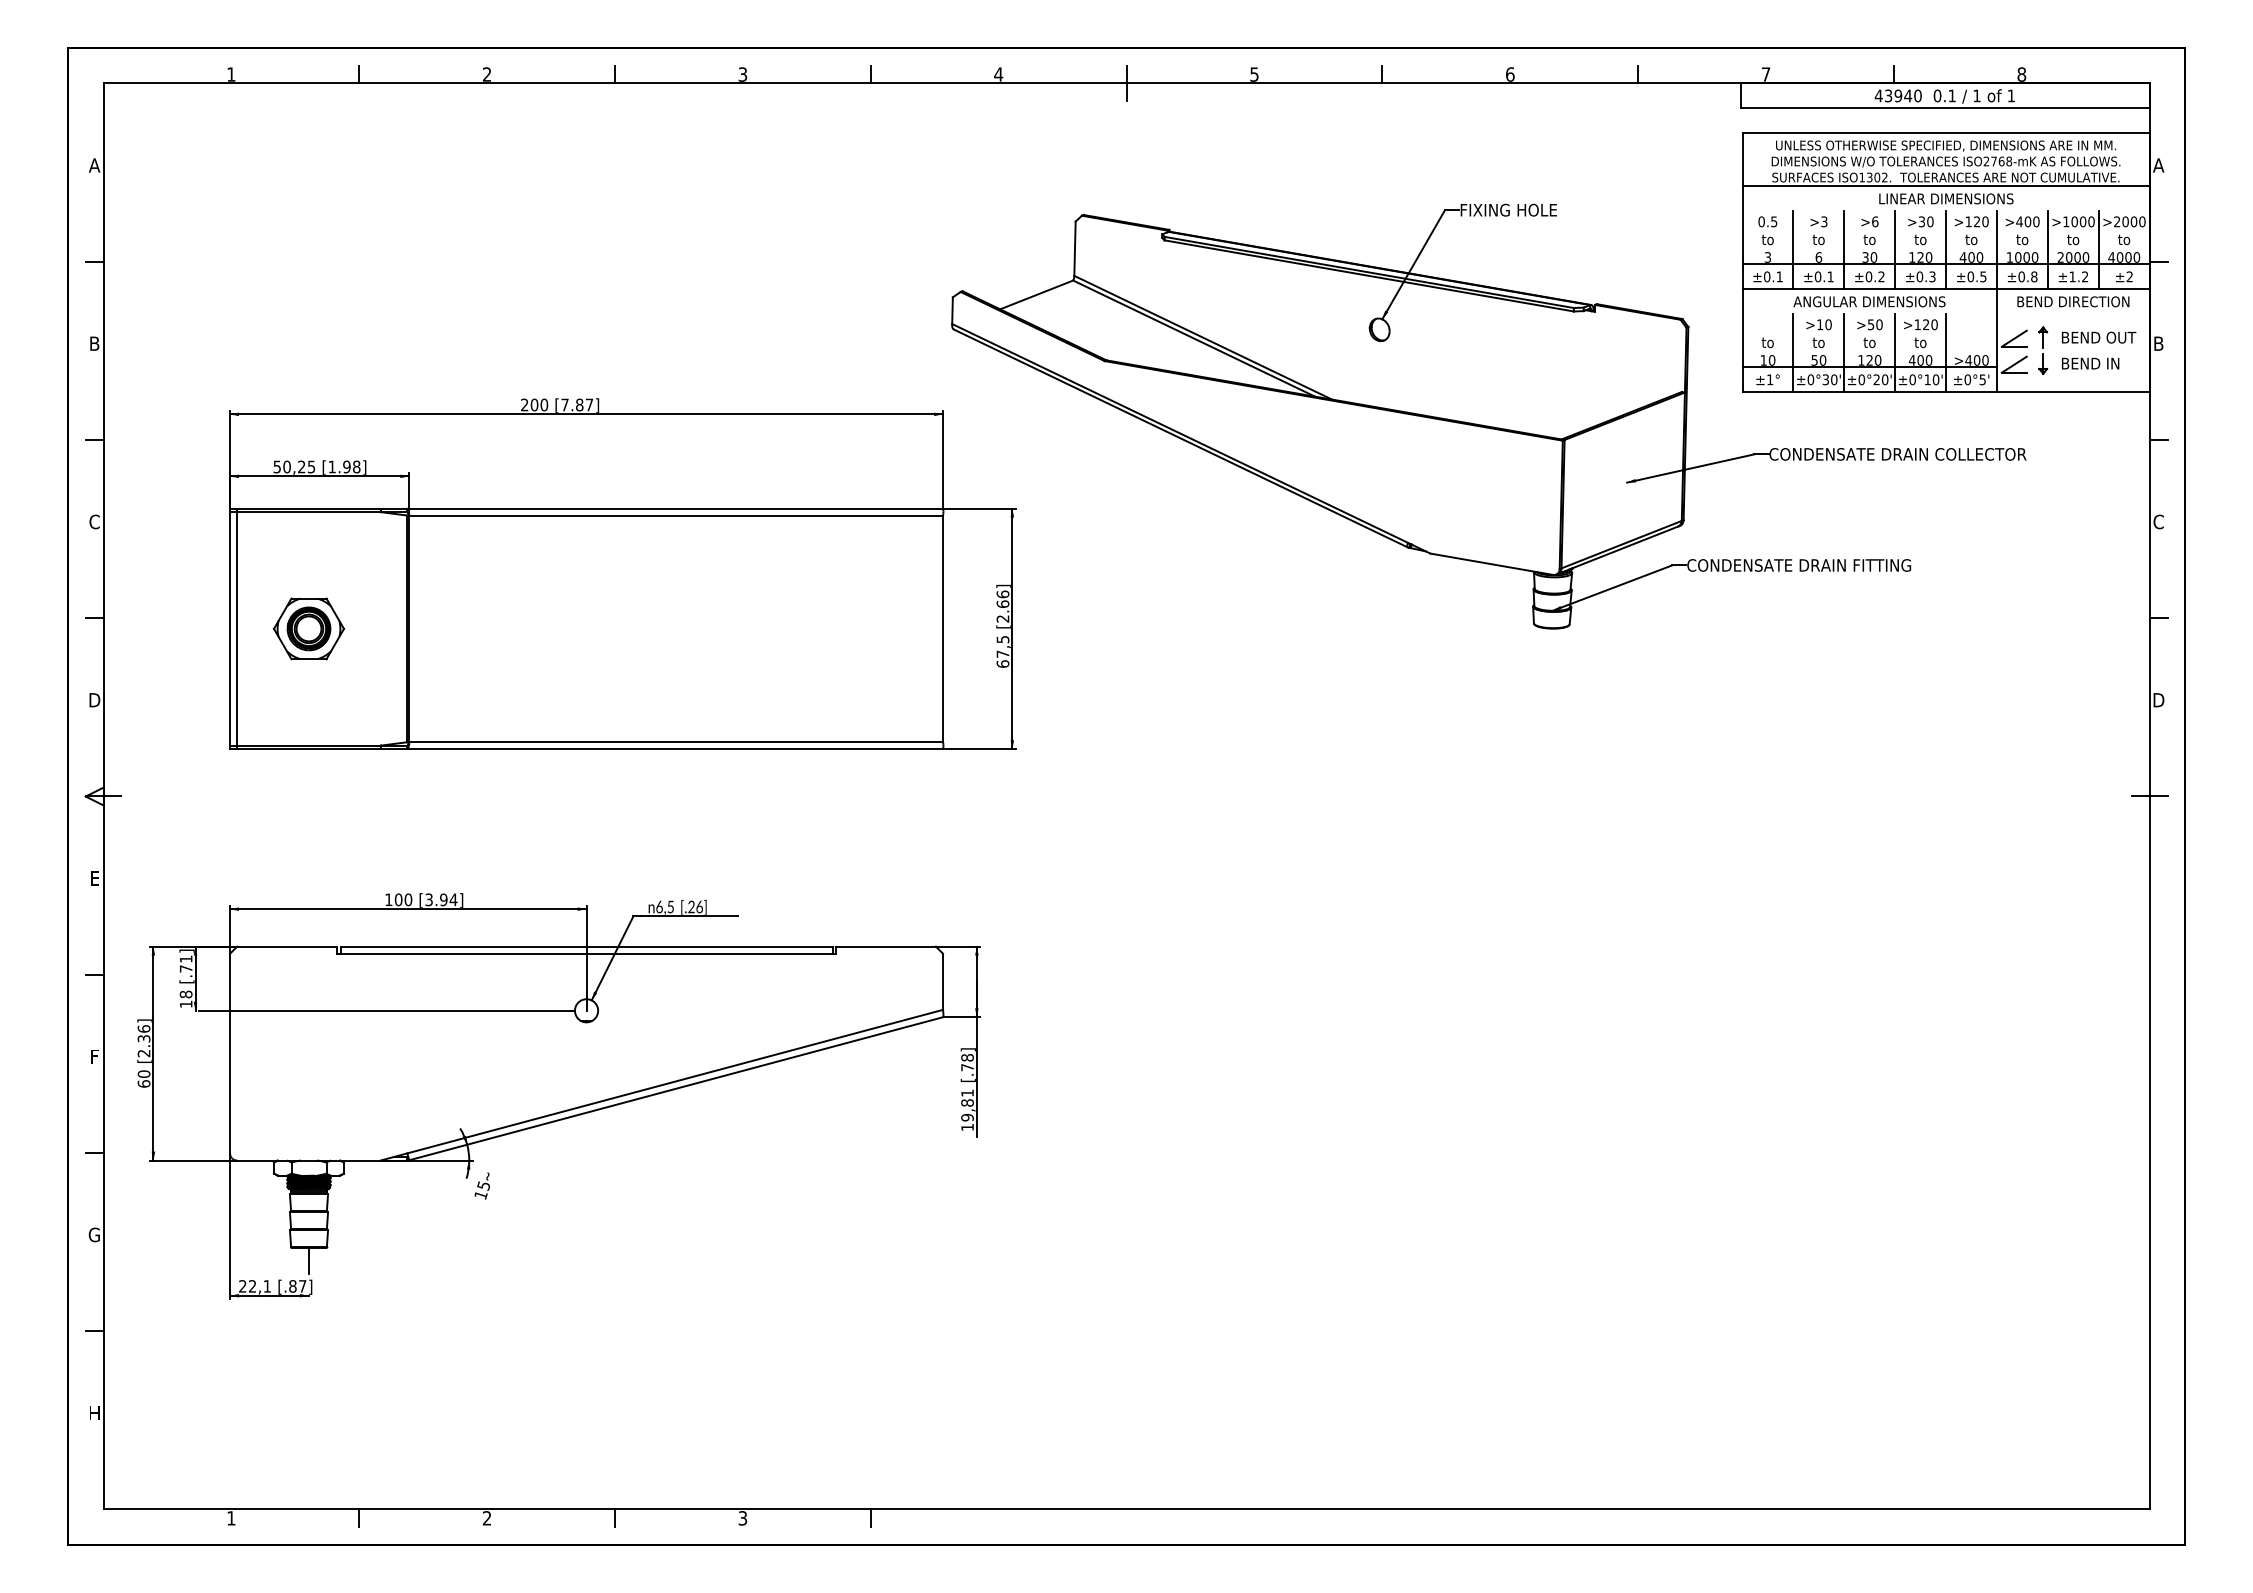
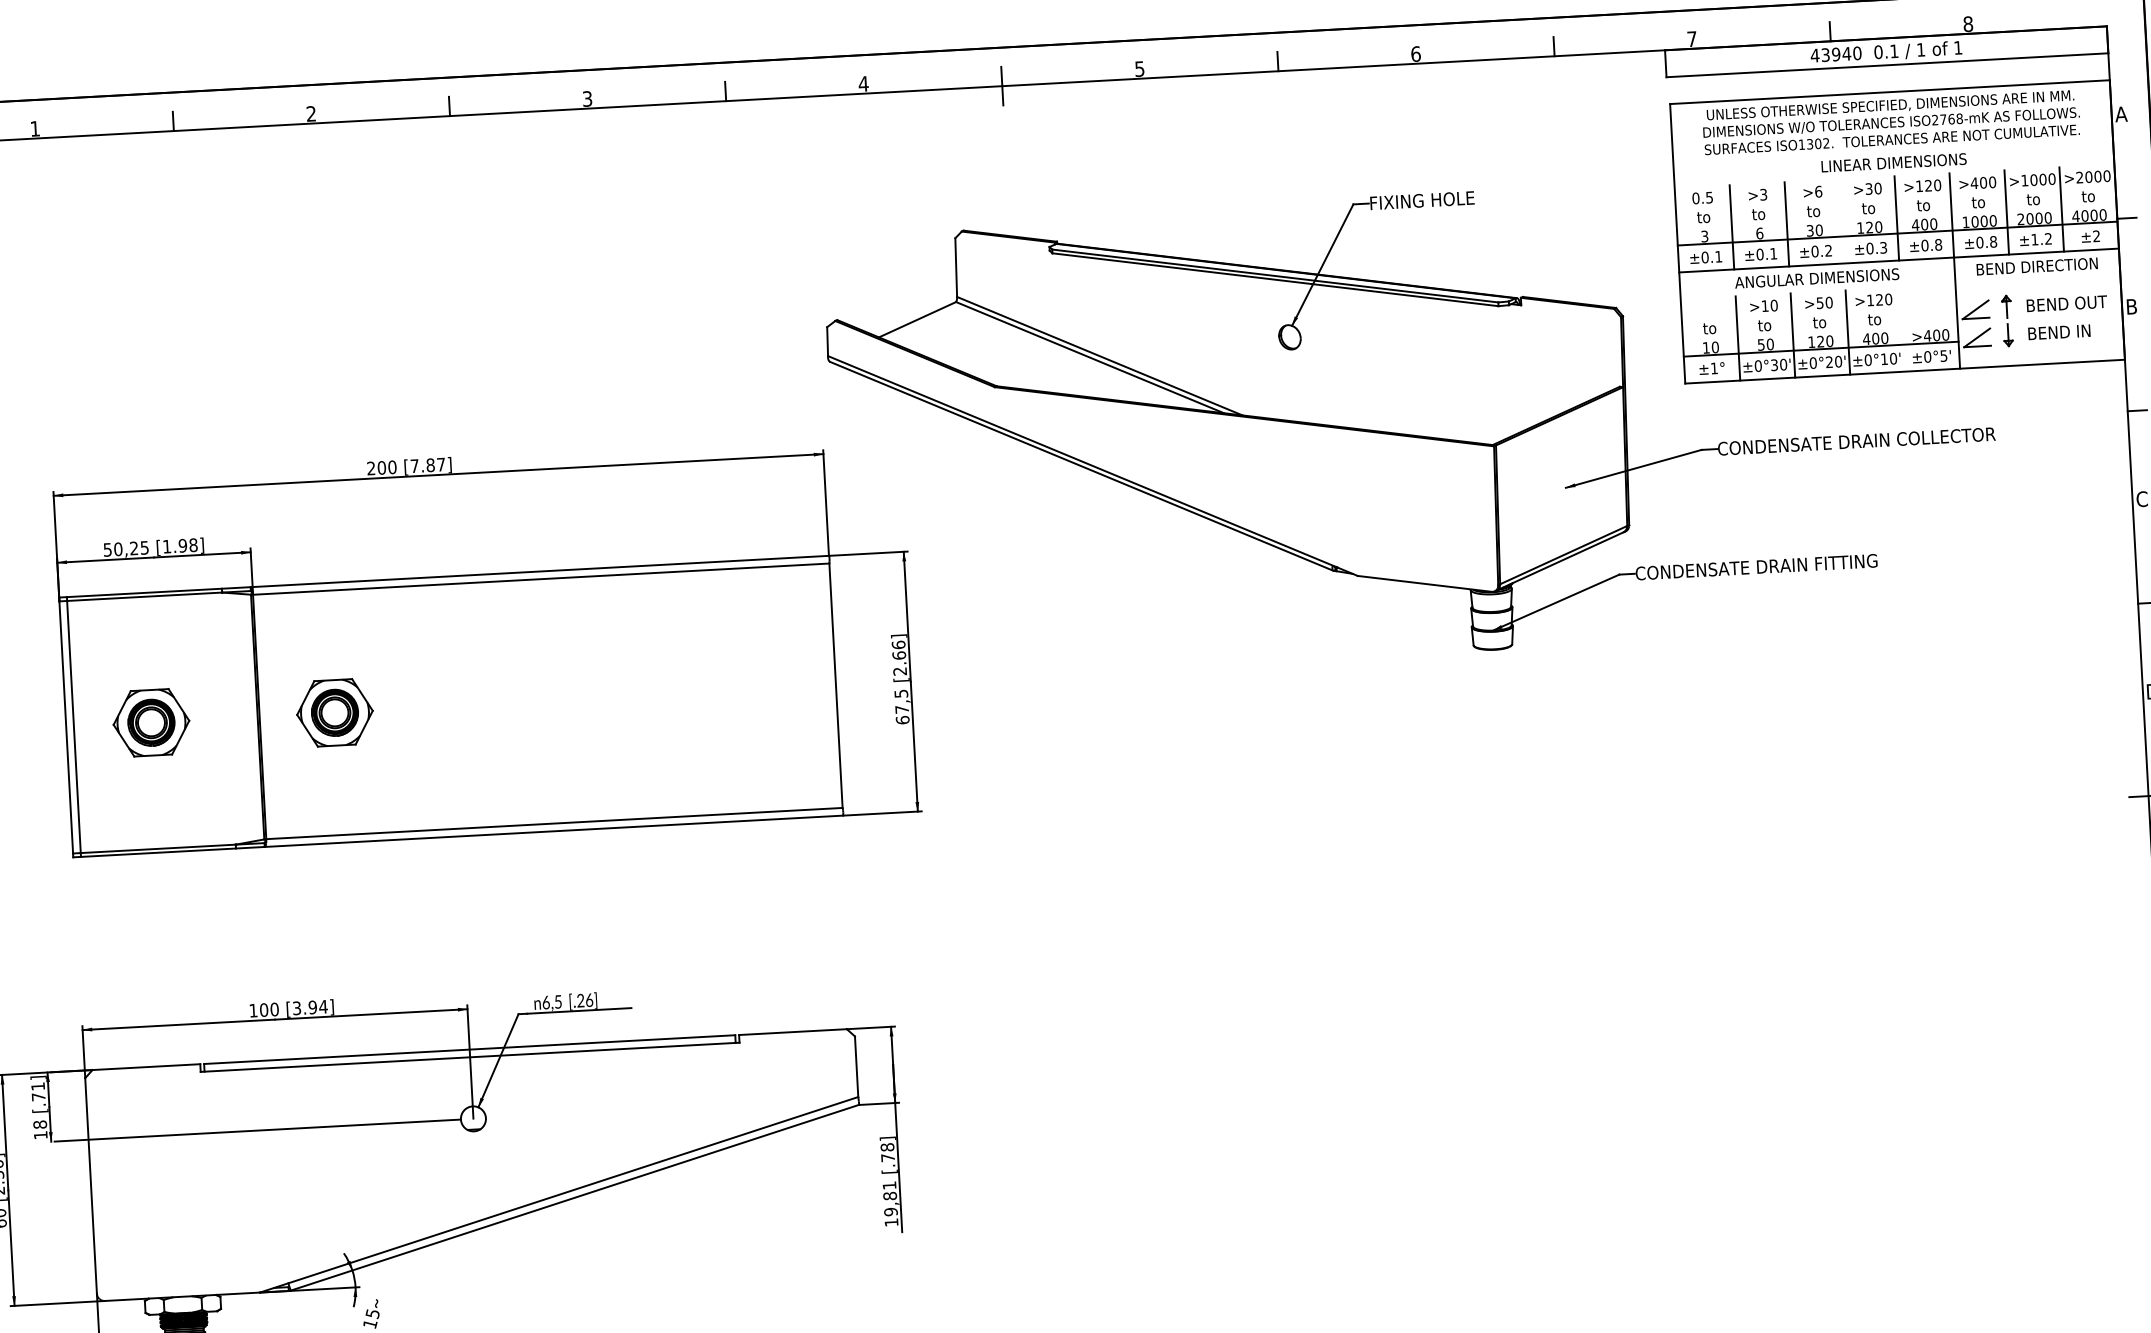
line: (1945, 186) -> (1892, 149), removed
line: (1895, 250) -> (1842, 221), removed
text: (1983, 276) -> (1938, 244), ±0.5 -> ±0.8
line: (1946, 353) -> (1903, 329), removed
part: (479, 628) -> (335, 712), added

